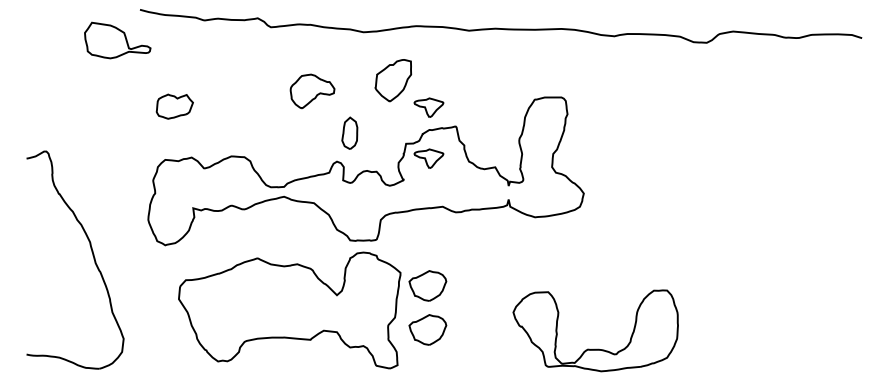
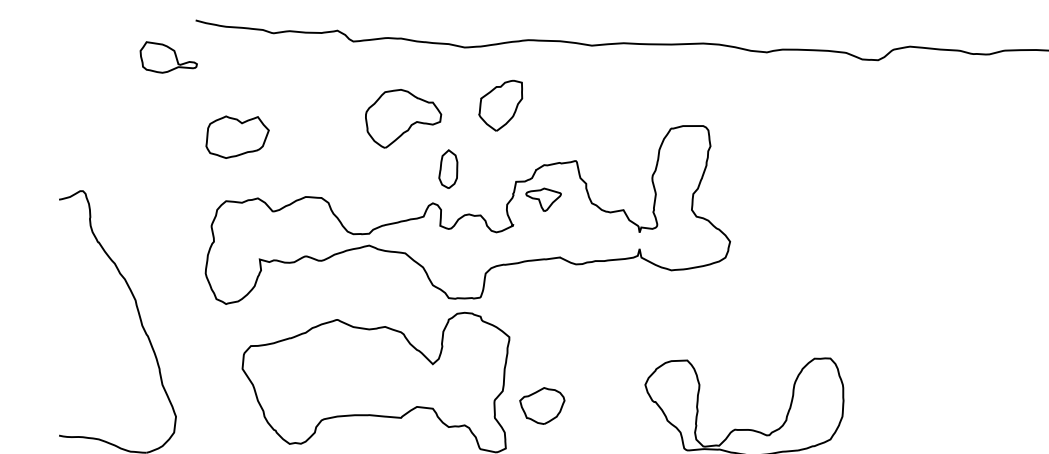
part: (117, 40) -> (168, 57), size x0.71
part: (312, 91) -> (403, 118), size x1.43
part: (174, 106) -> (237, 136), size x1.43
part: (428, 107) -> (543, 138), removed
part: (427, 285) -> (541, 352), removed

